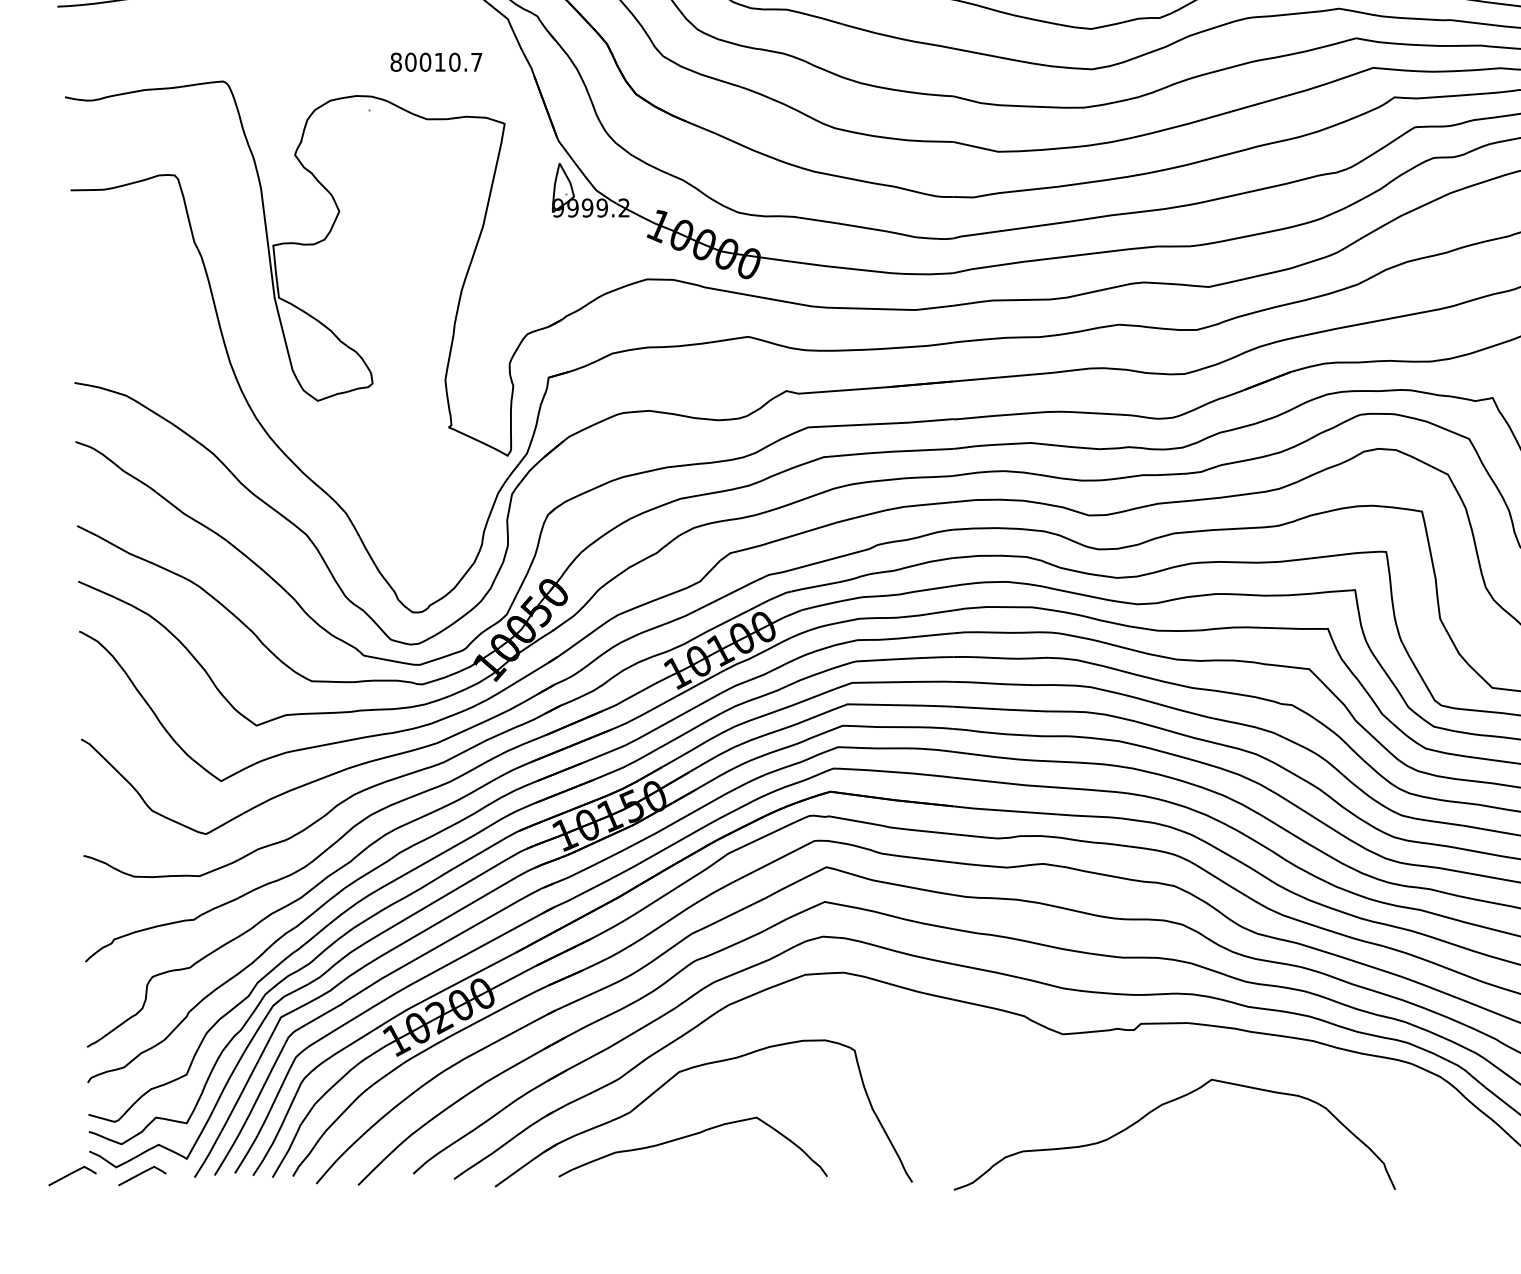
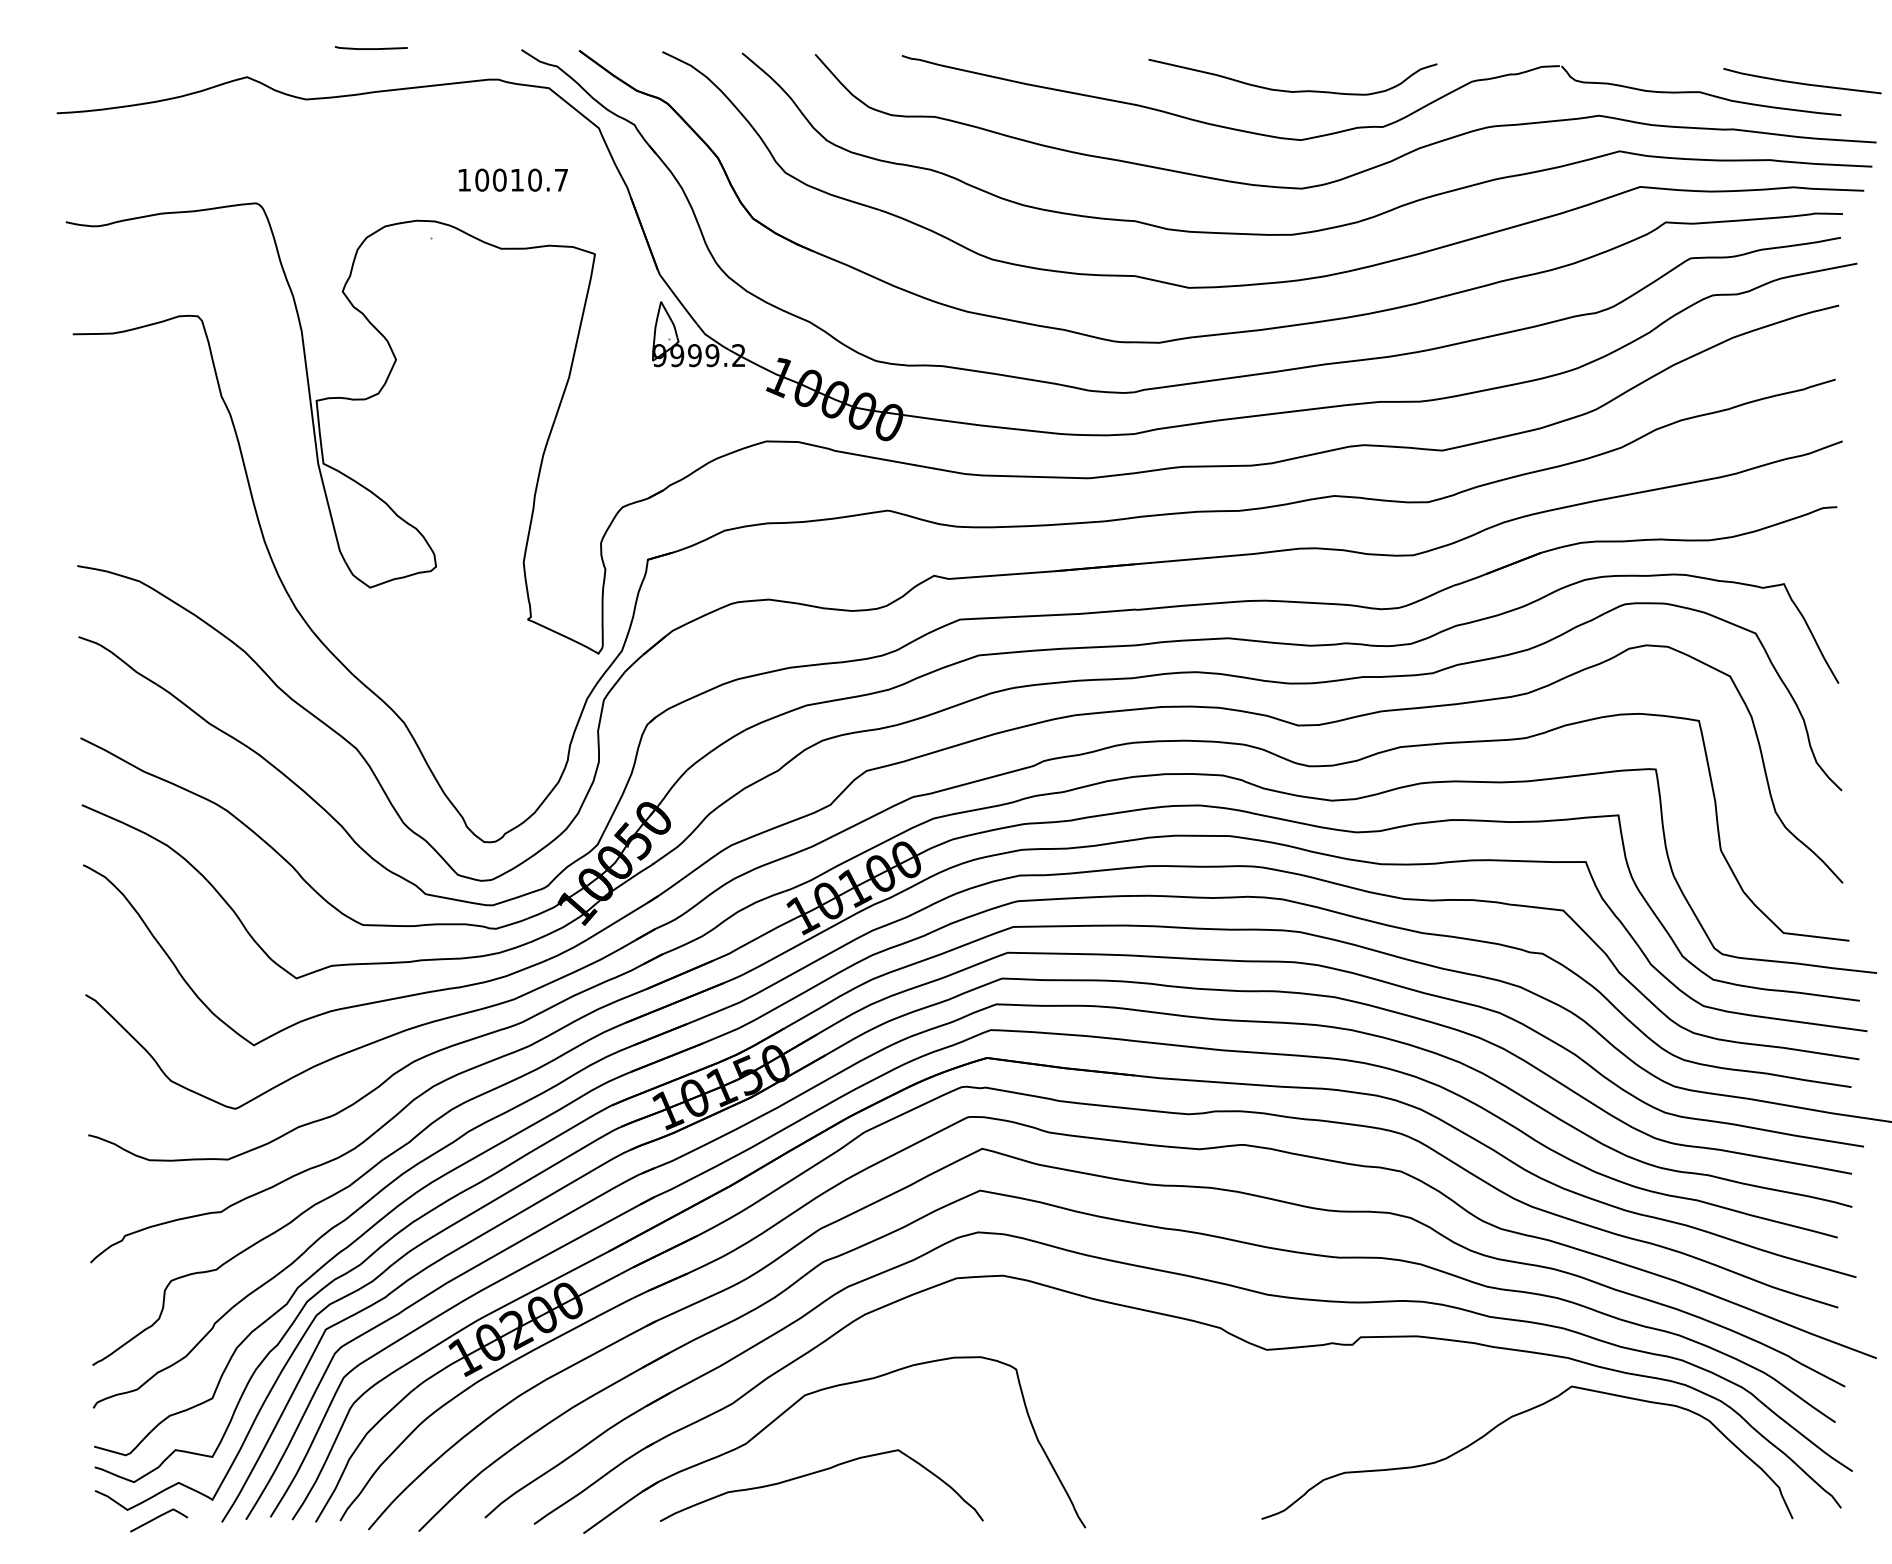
text: (396, 61) -> (464, 179), 80010.7 -> 10010.7
curve: (1157, 1108) -> (1506, 1421), moved
curve: (71, 1174) -> (73, 1518), removed

